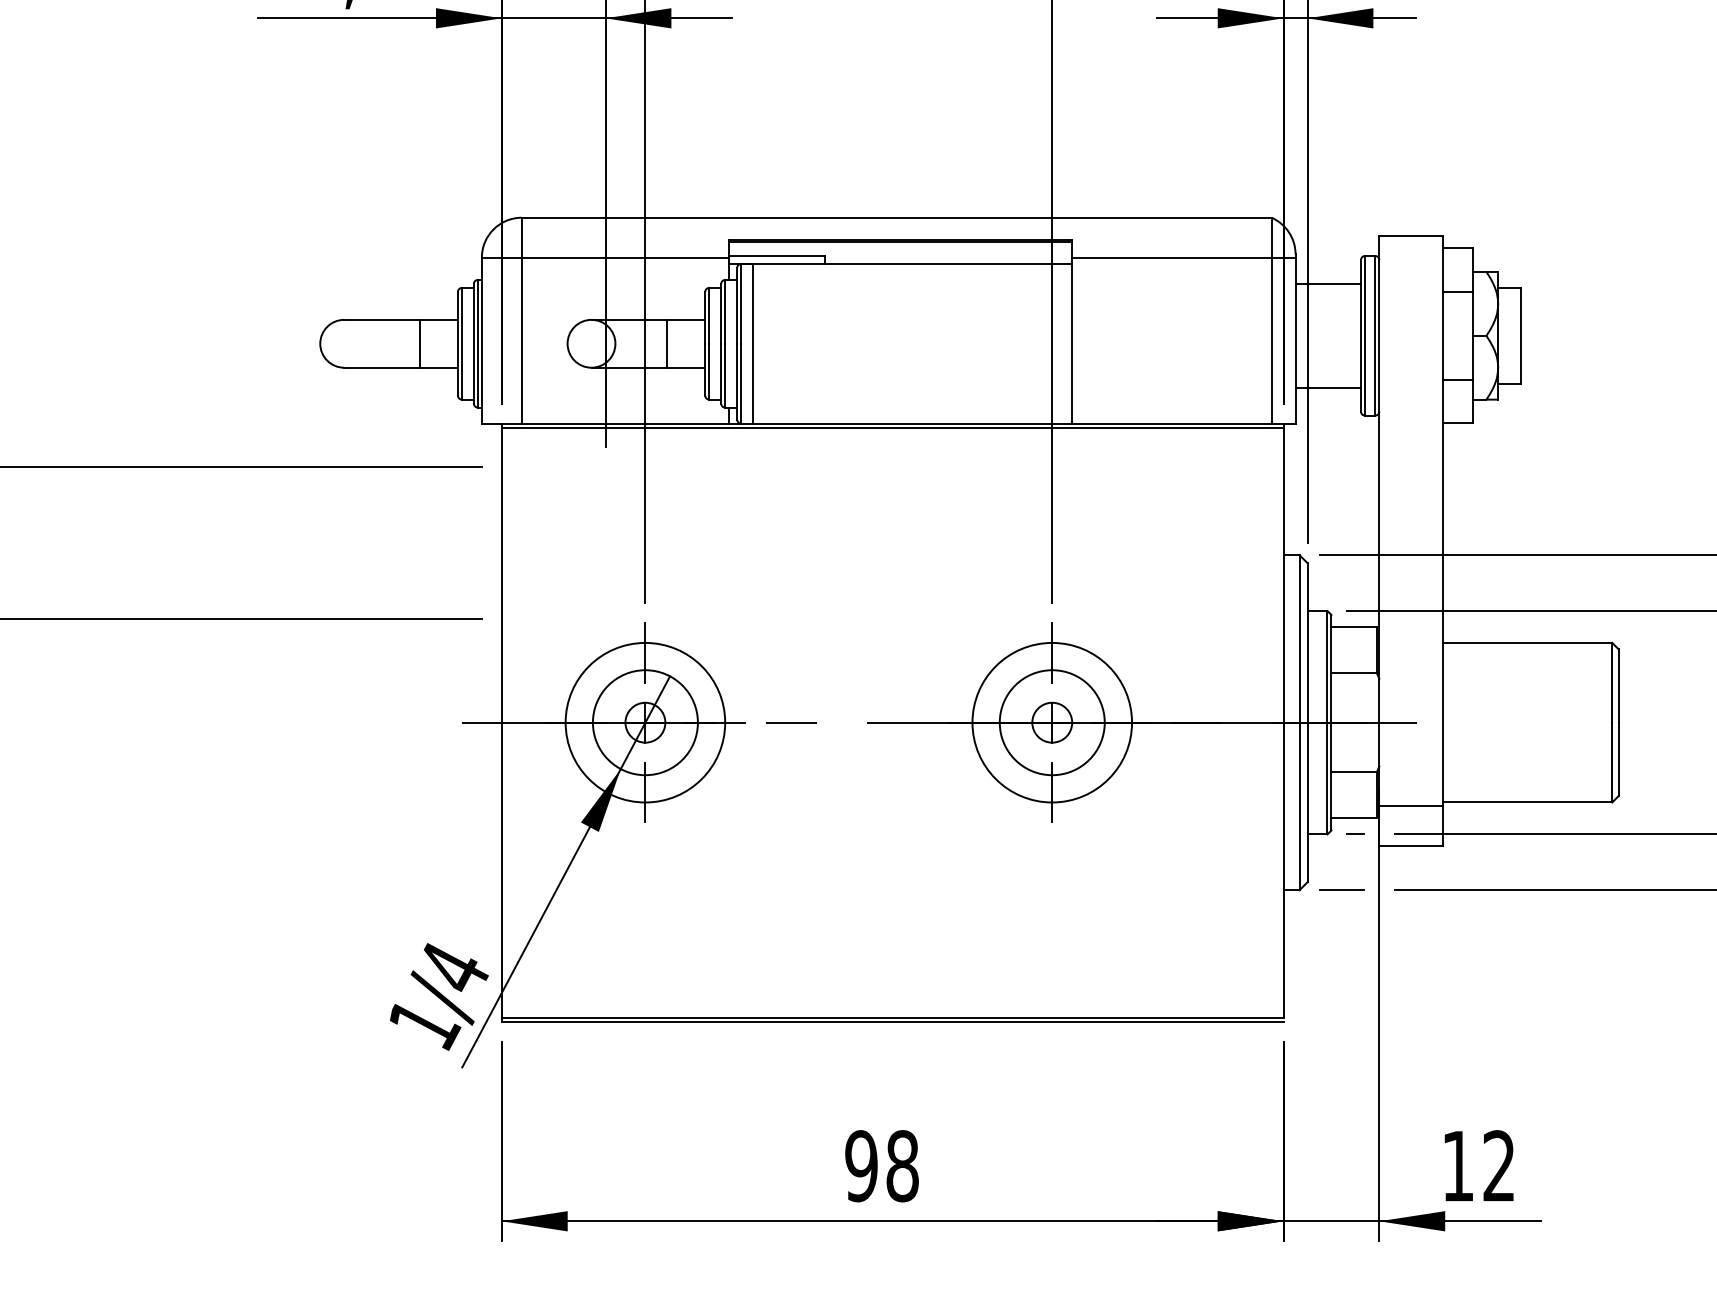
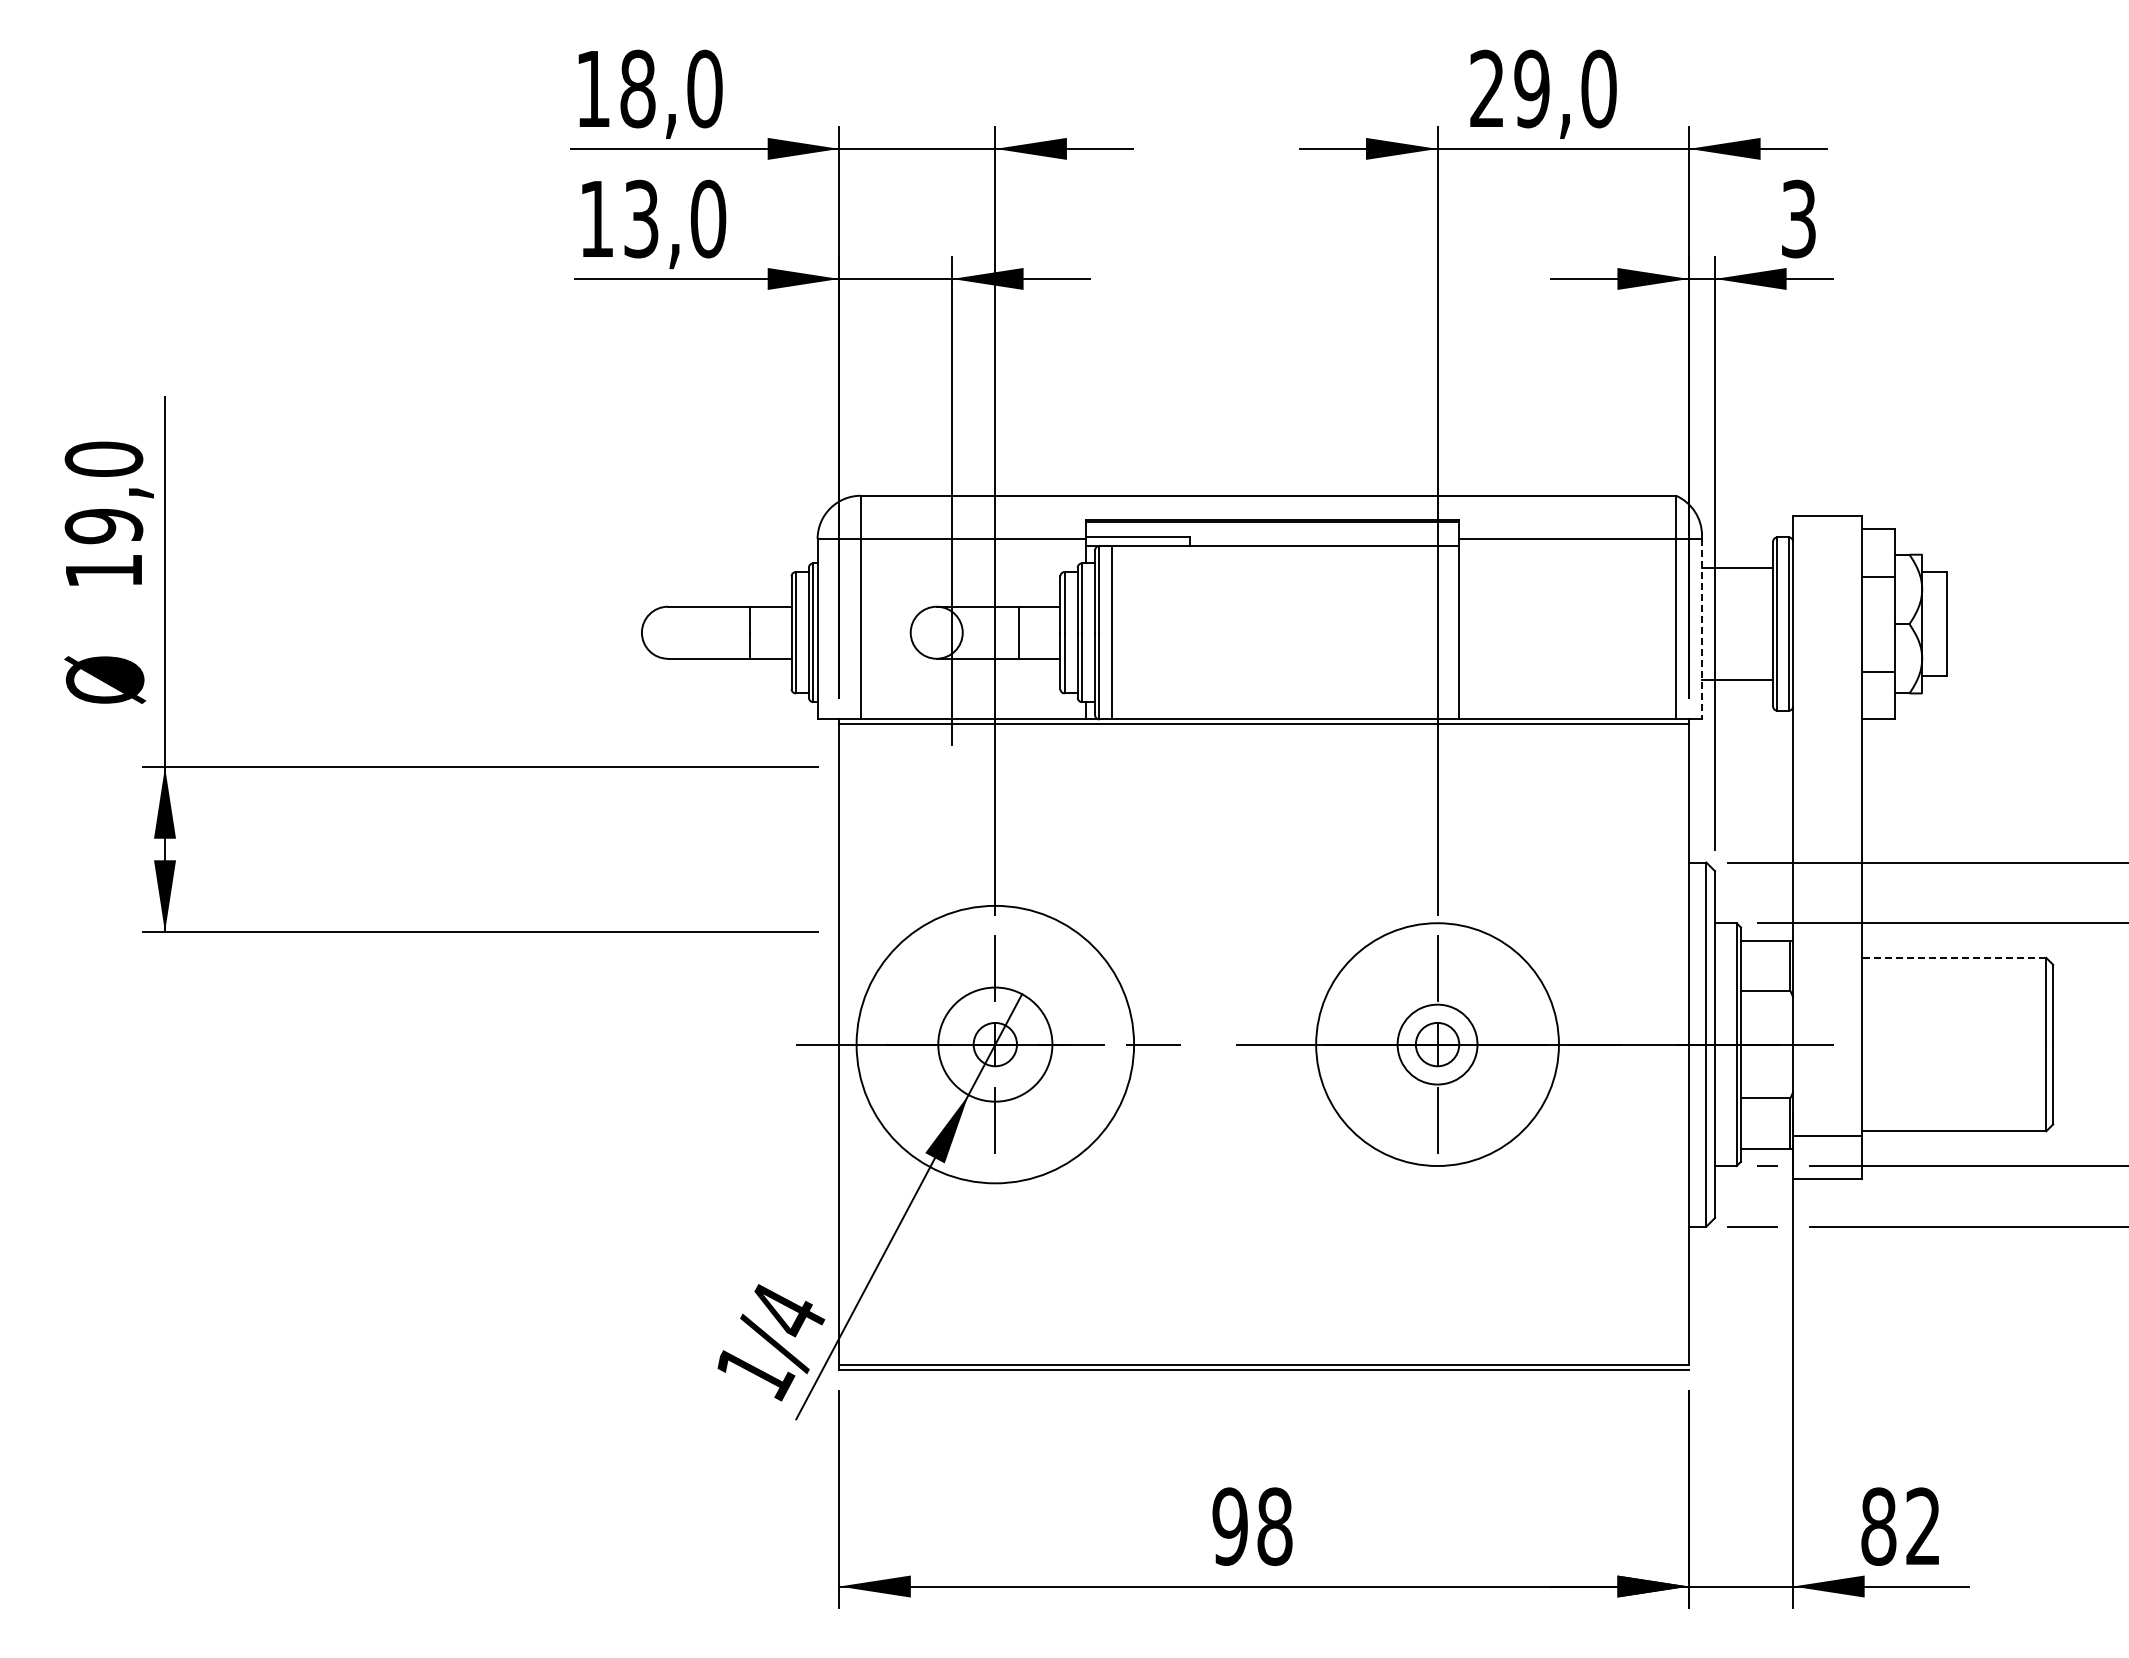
line: (1296, 340) -> (1702, 629), solid -> dashed
line: (1527, 642) -> (1954, 957), solid -> dashed
circle: (645, 722) -> (995, 1044), size x1.6
circle: (1052, 722) -> (1437, 1044), size x0.7
circle: (1052, 722) -> (1437, 1044), size x1.4
text: (1457, 1166) -> (1878, 1526), 12 -> 82

